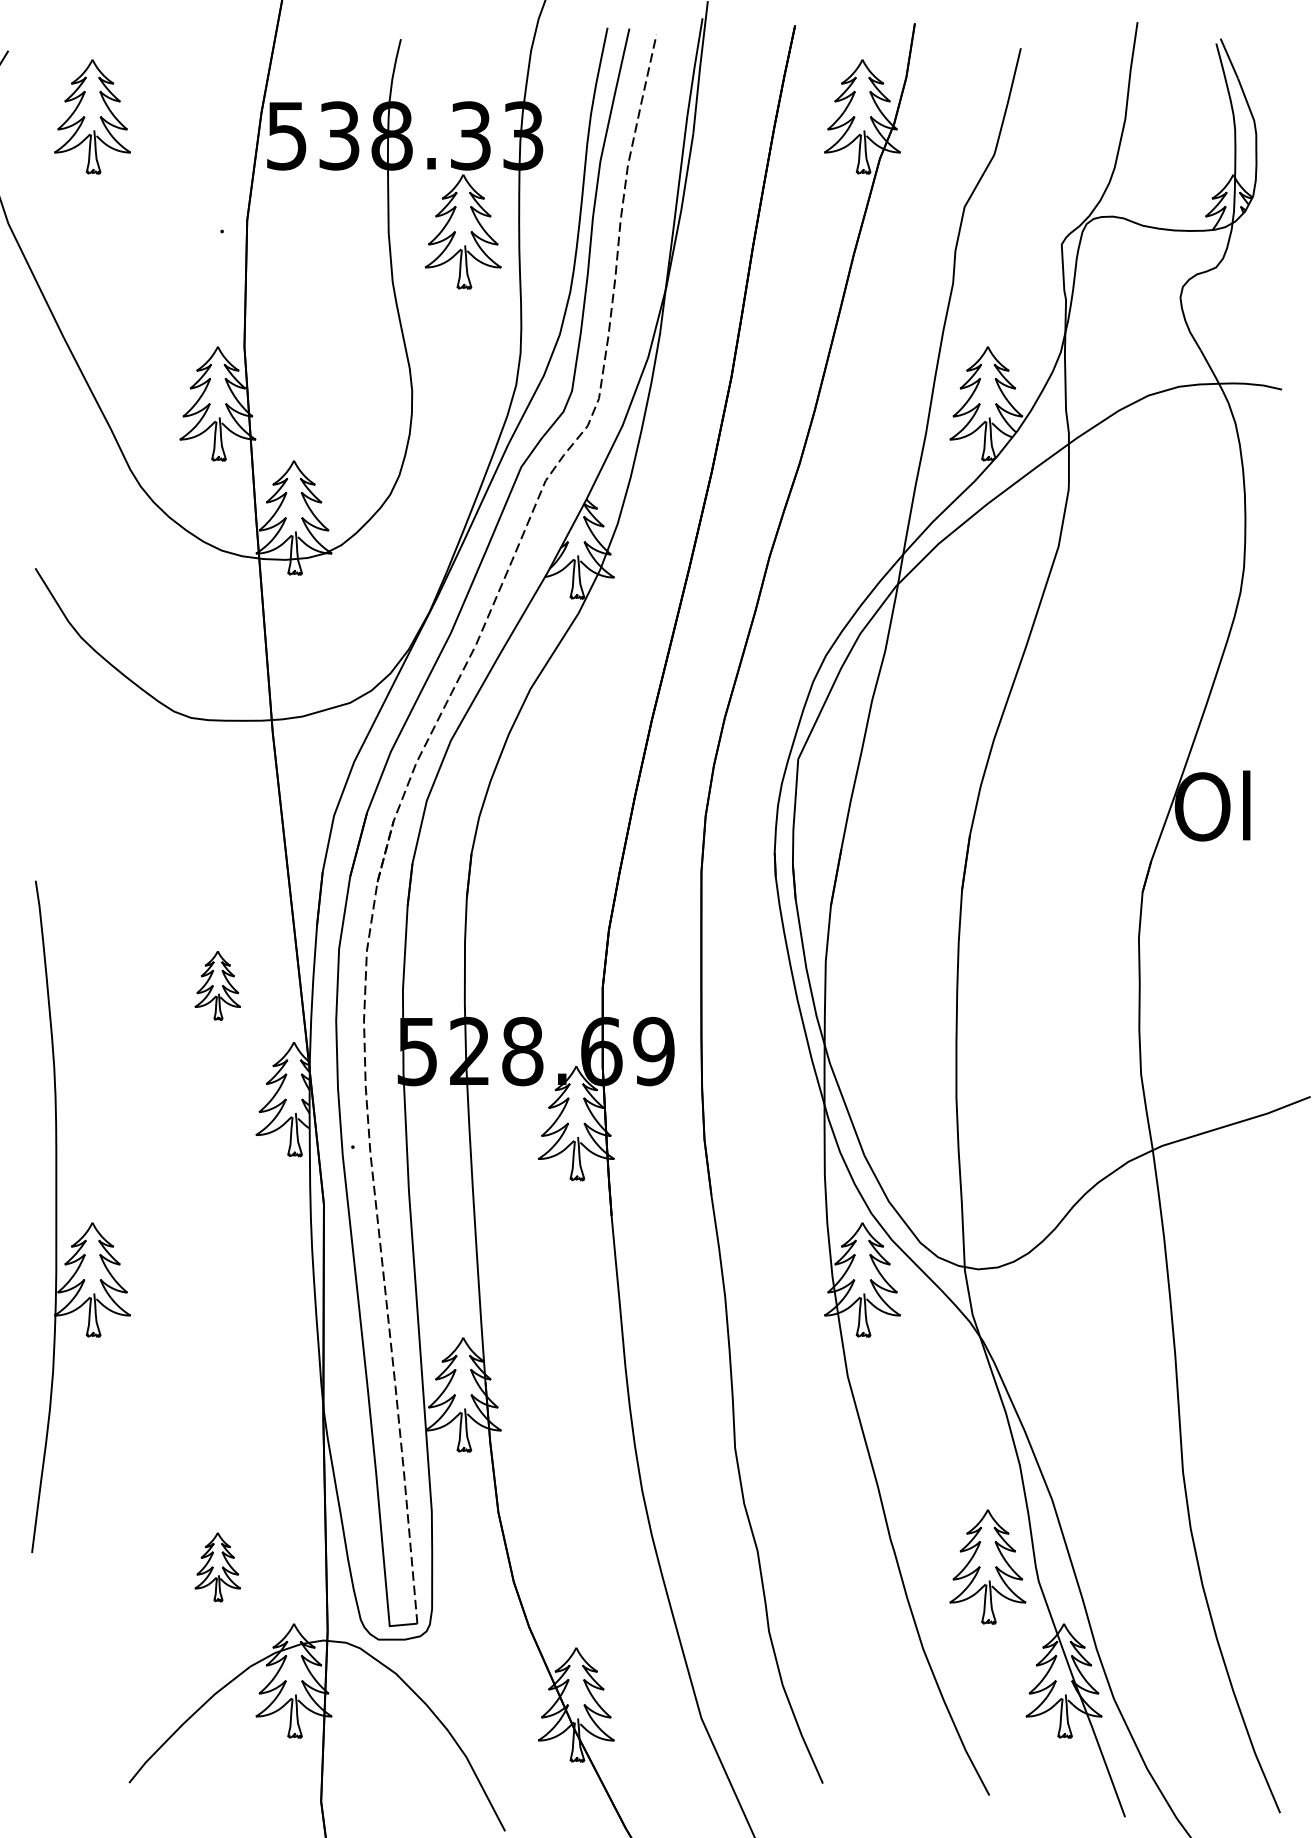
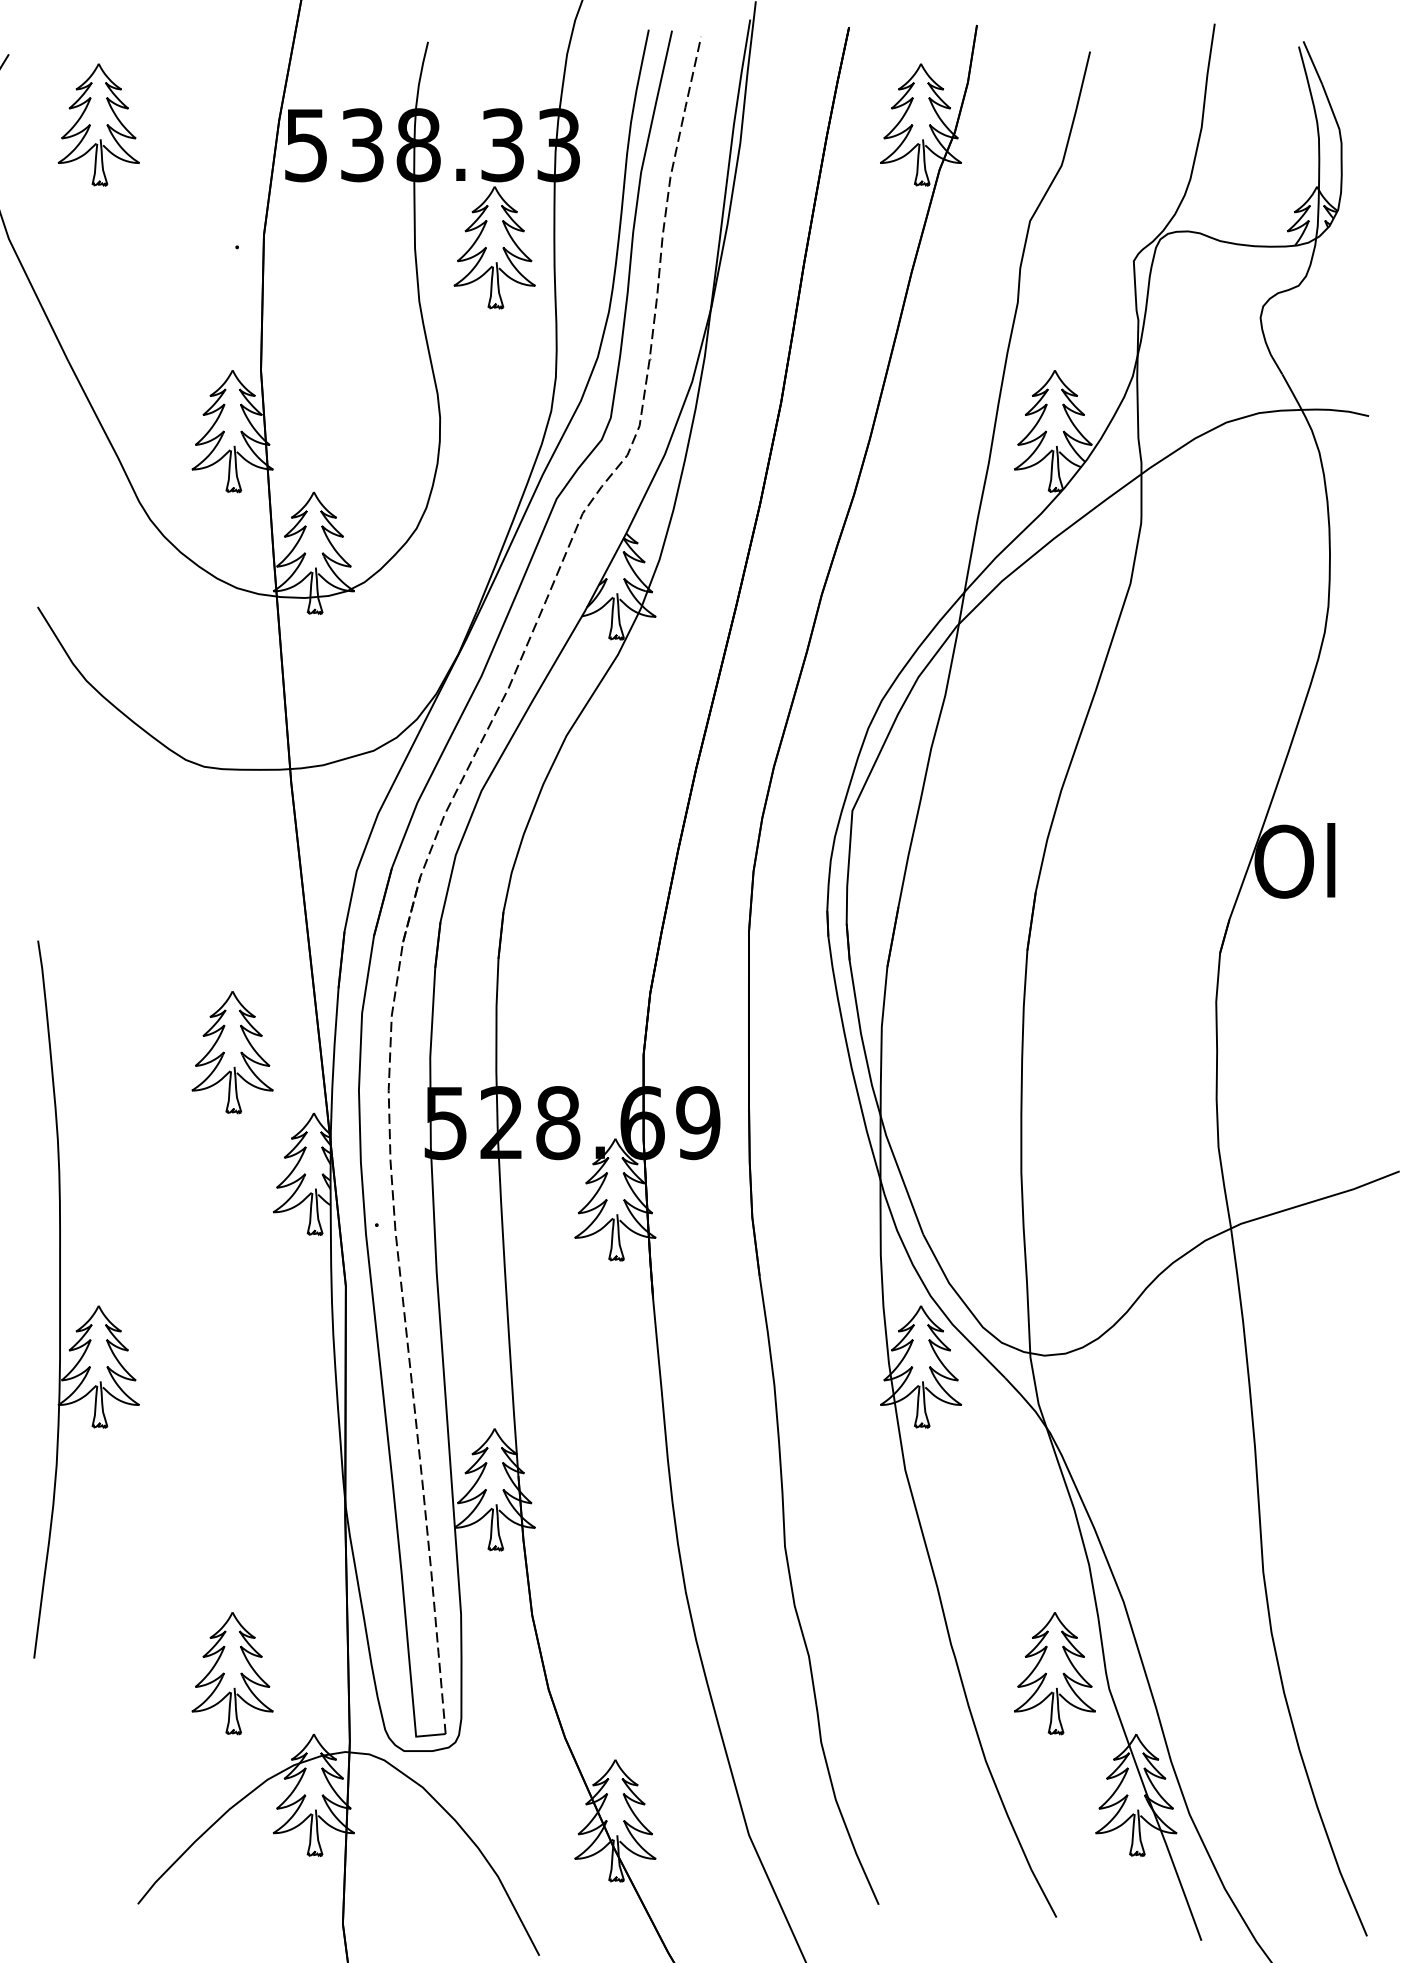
part: (217, 985) -> (232, 1052), size x1.67
part: (217, 1566) -> (232, 1673), size x1.67

